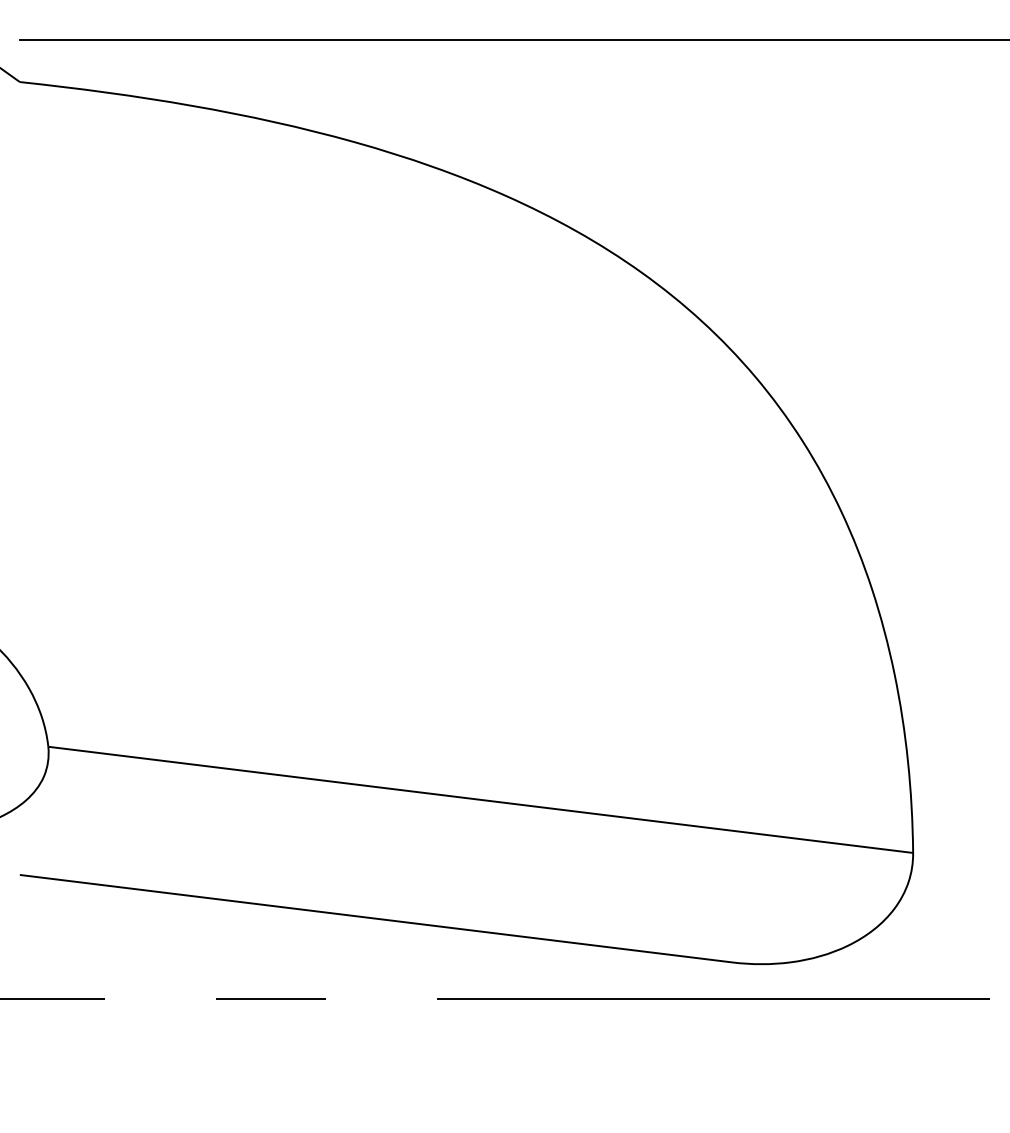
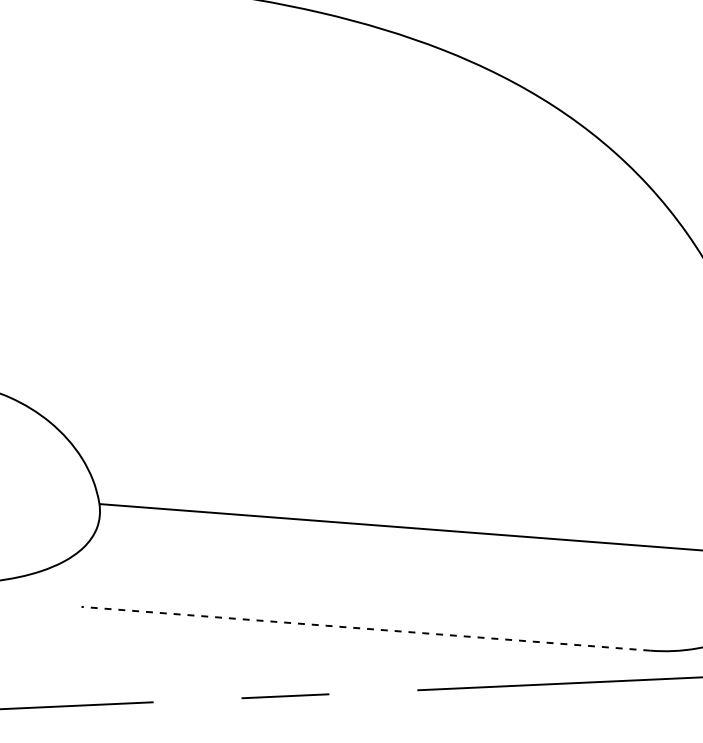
line: (375, 918) -> (365, 628), solid -> dashed

